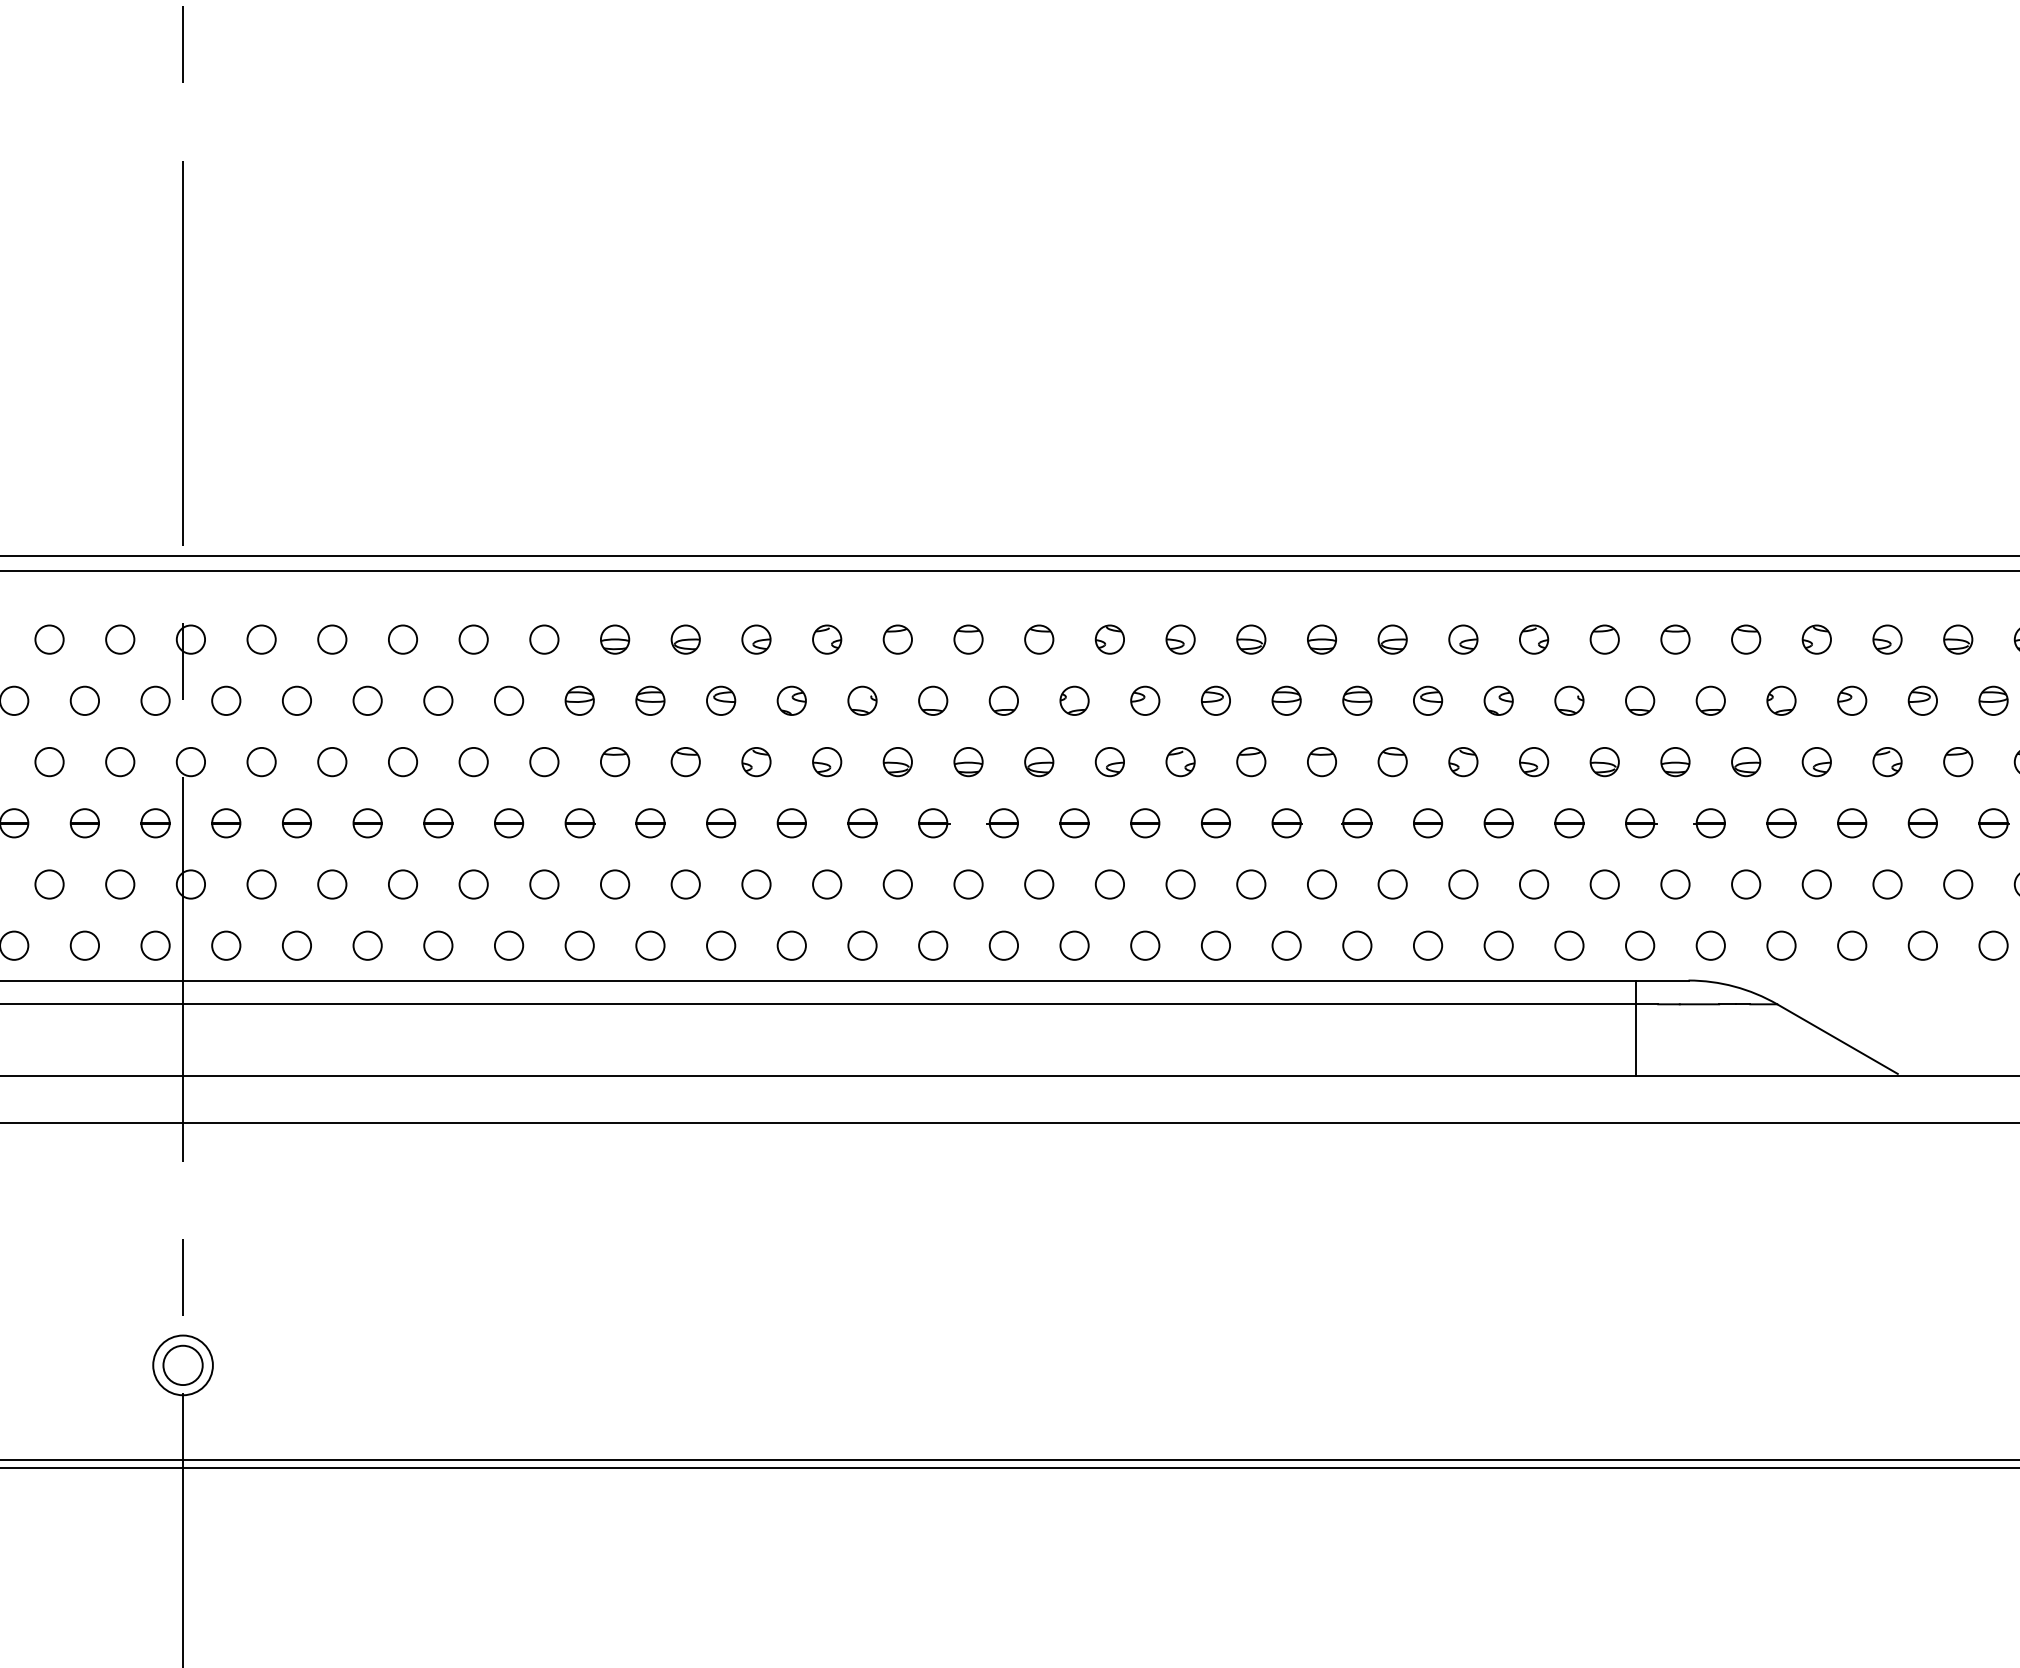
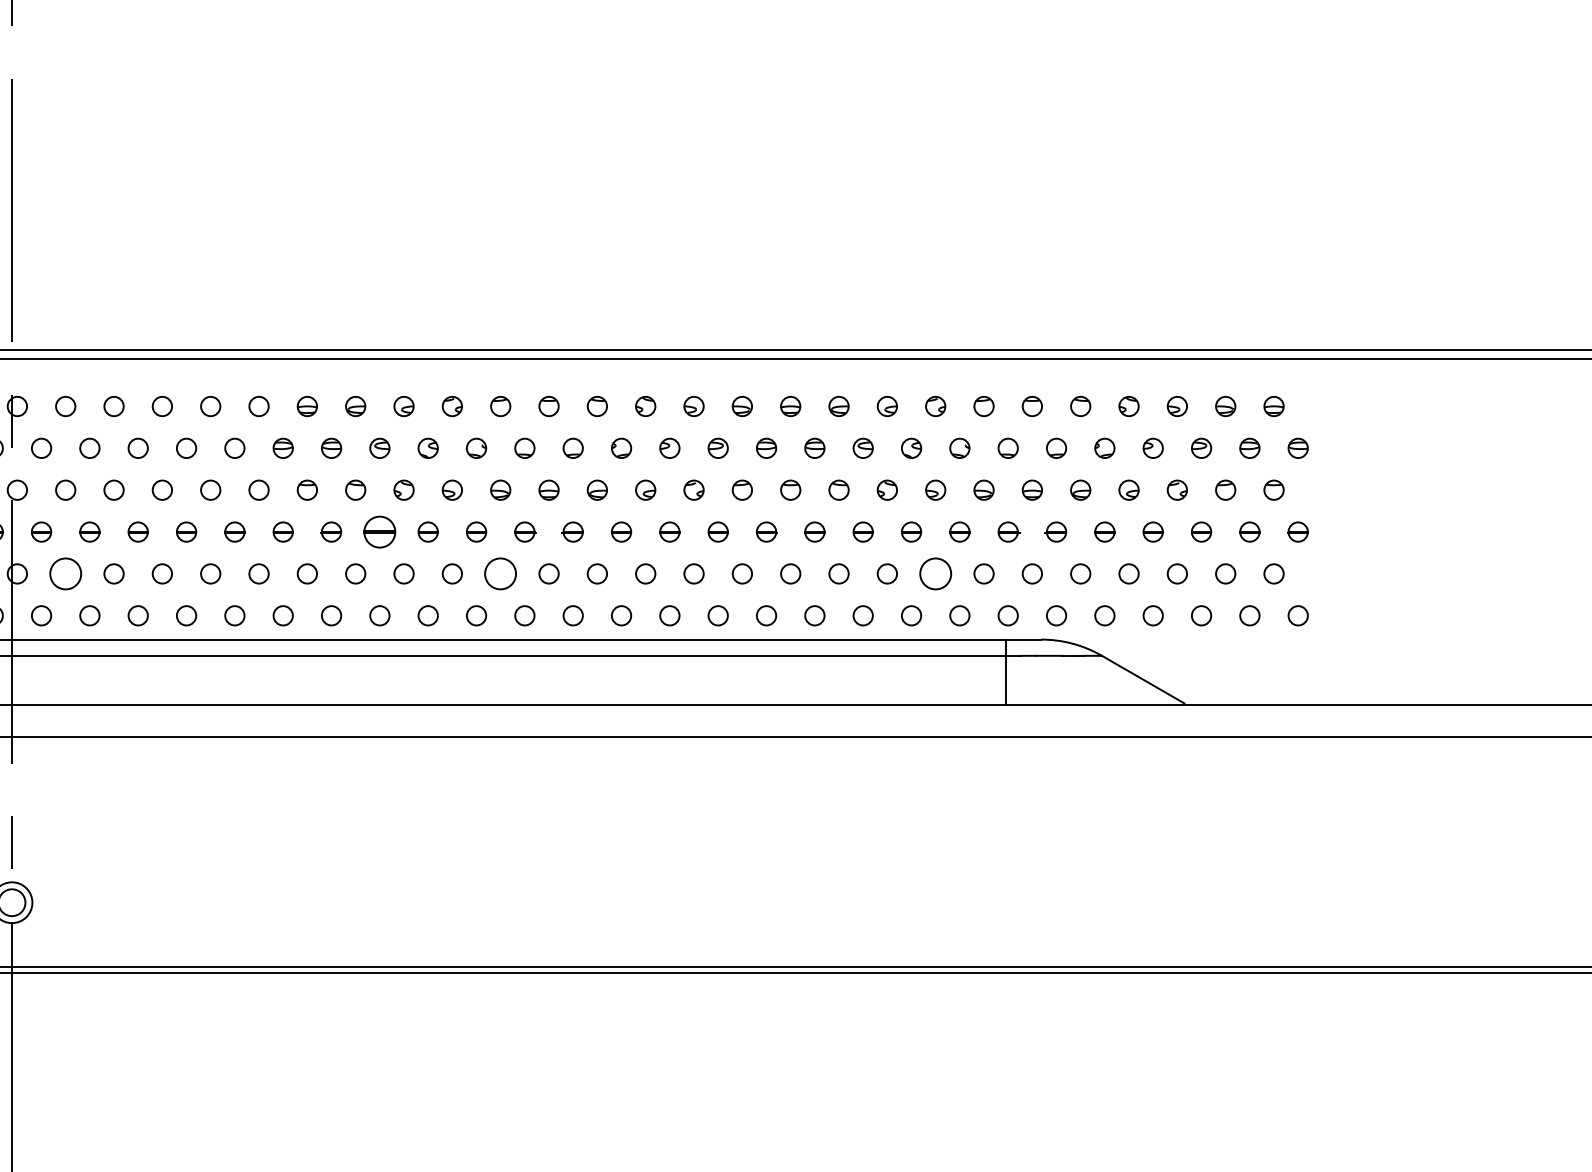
part: (720, 822) -> (379, 531), size x1.6
circle: (261, 883) -> (65, 573), size x1.6
circle: (897, 883) -> (500, 573), size x1.6
circle: (1533, 883) -> (935, 573), size x1.6

